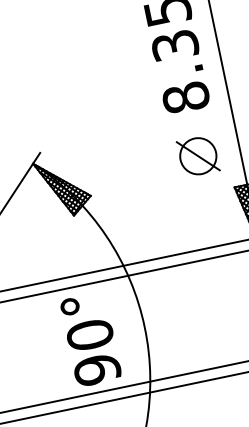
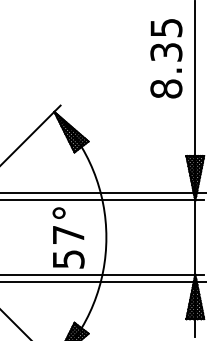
part: (196, 155) -> (165, 129), removed
text: (93, 352) -> (68, 247), 90° -> 57°

